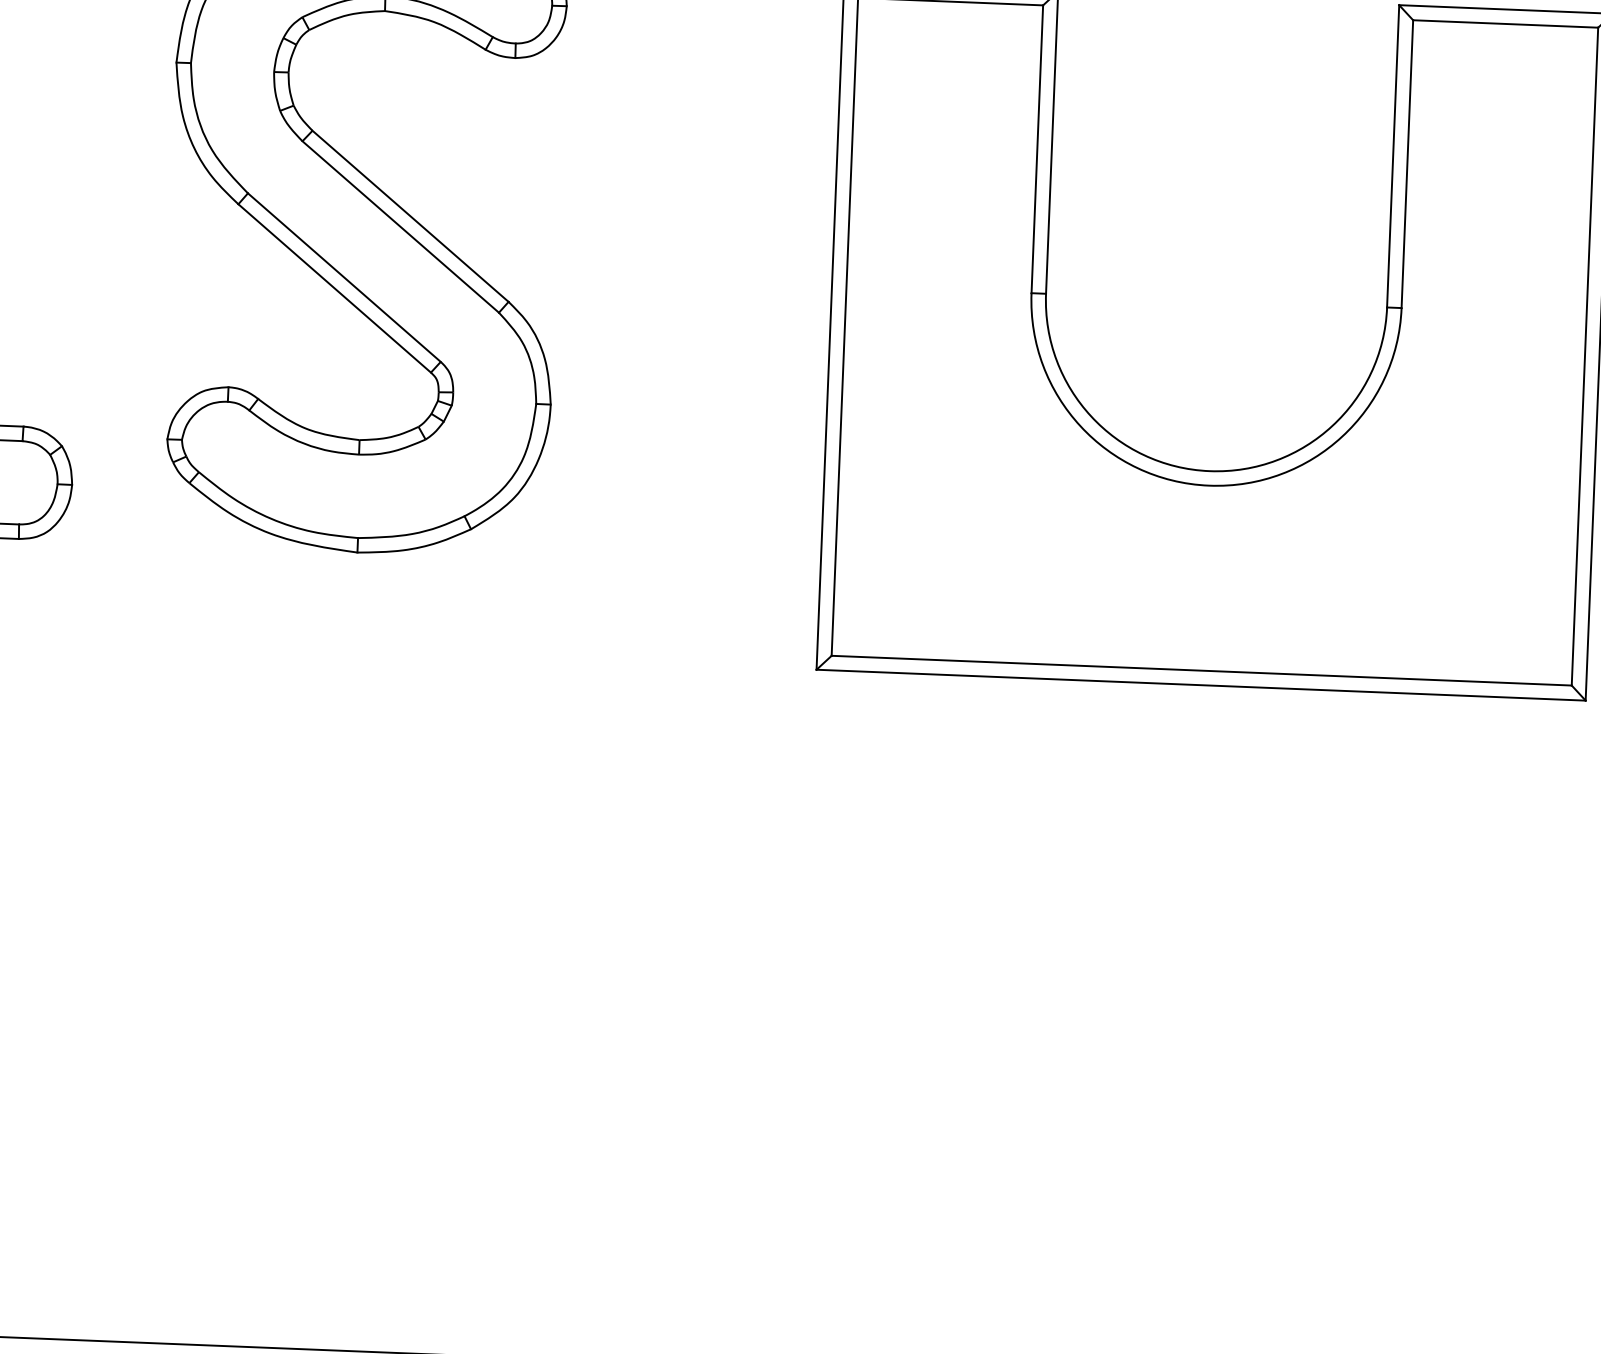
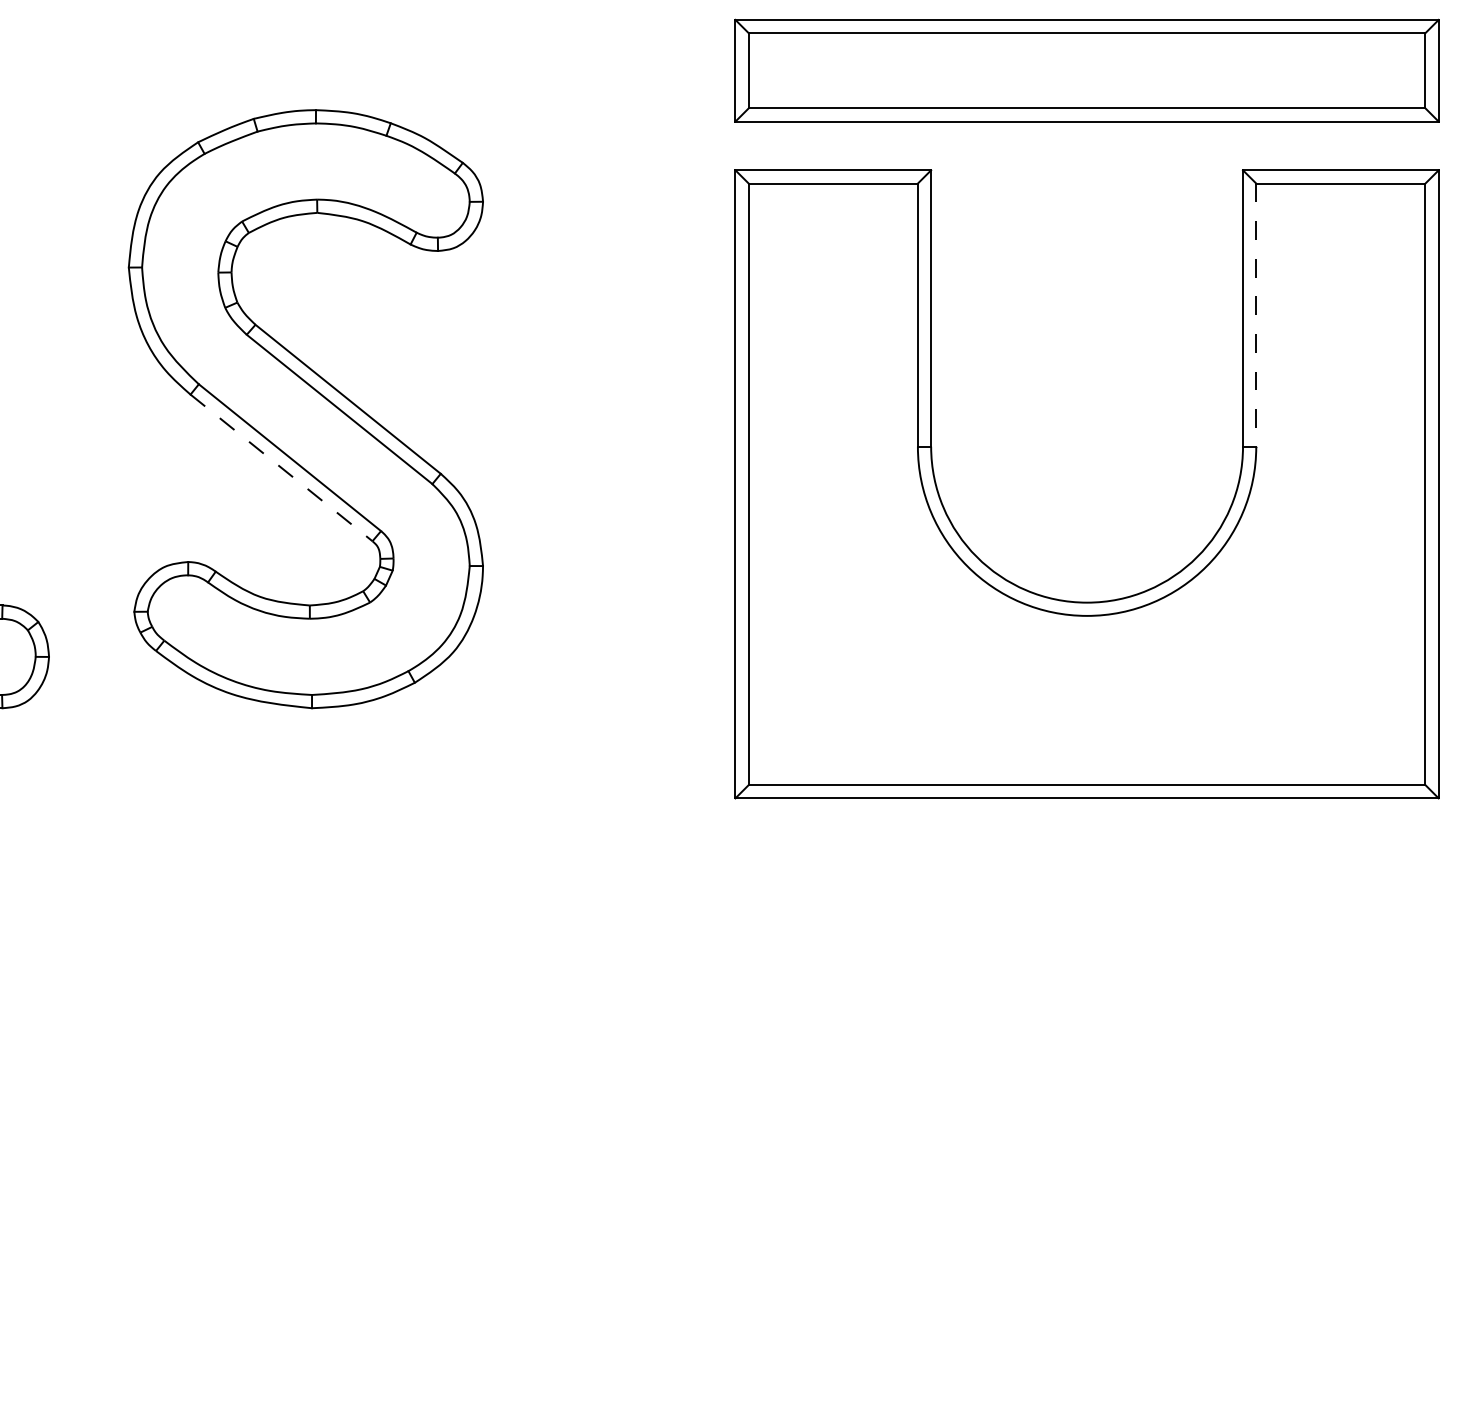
line: (1407, 164) -> (1256, 315), solid -> dashed
line: (334, 287) -> (281, 467), solid -> dashed

